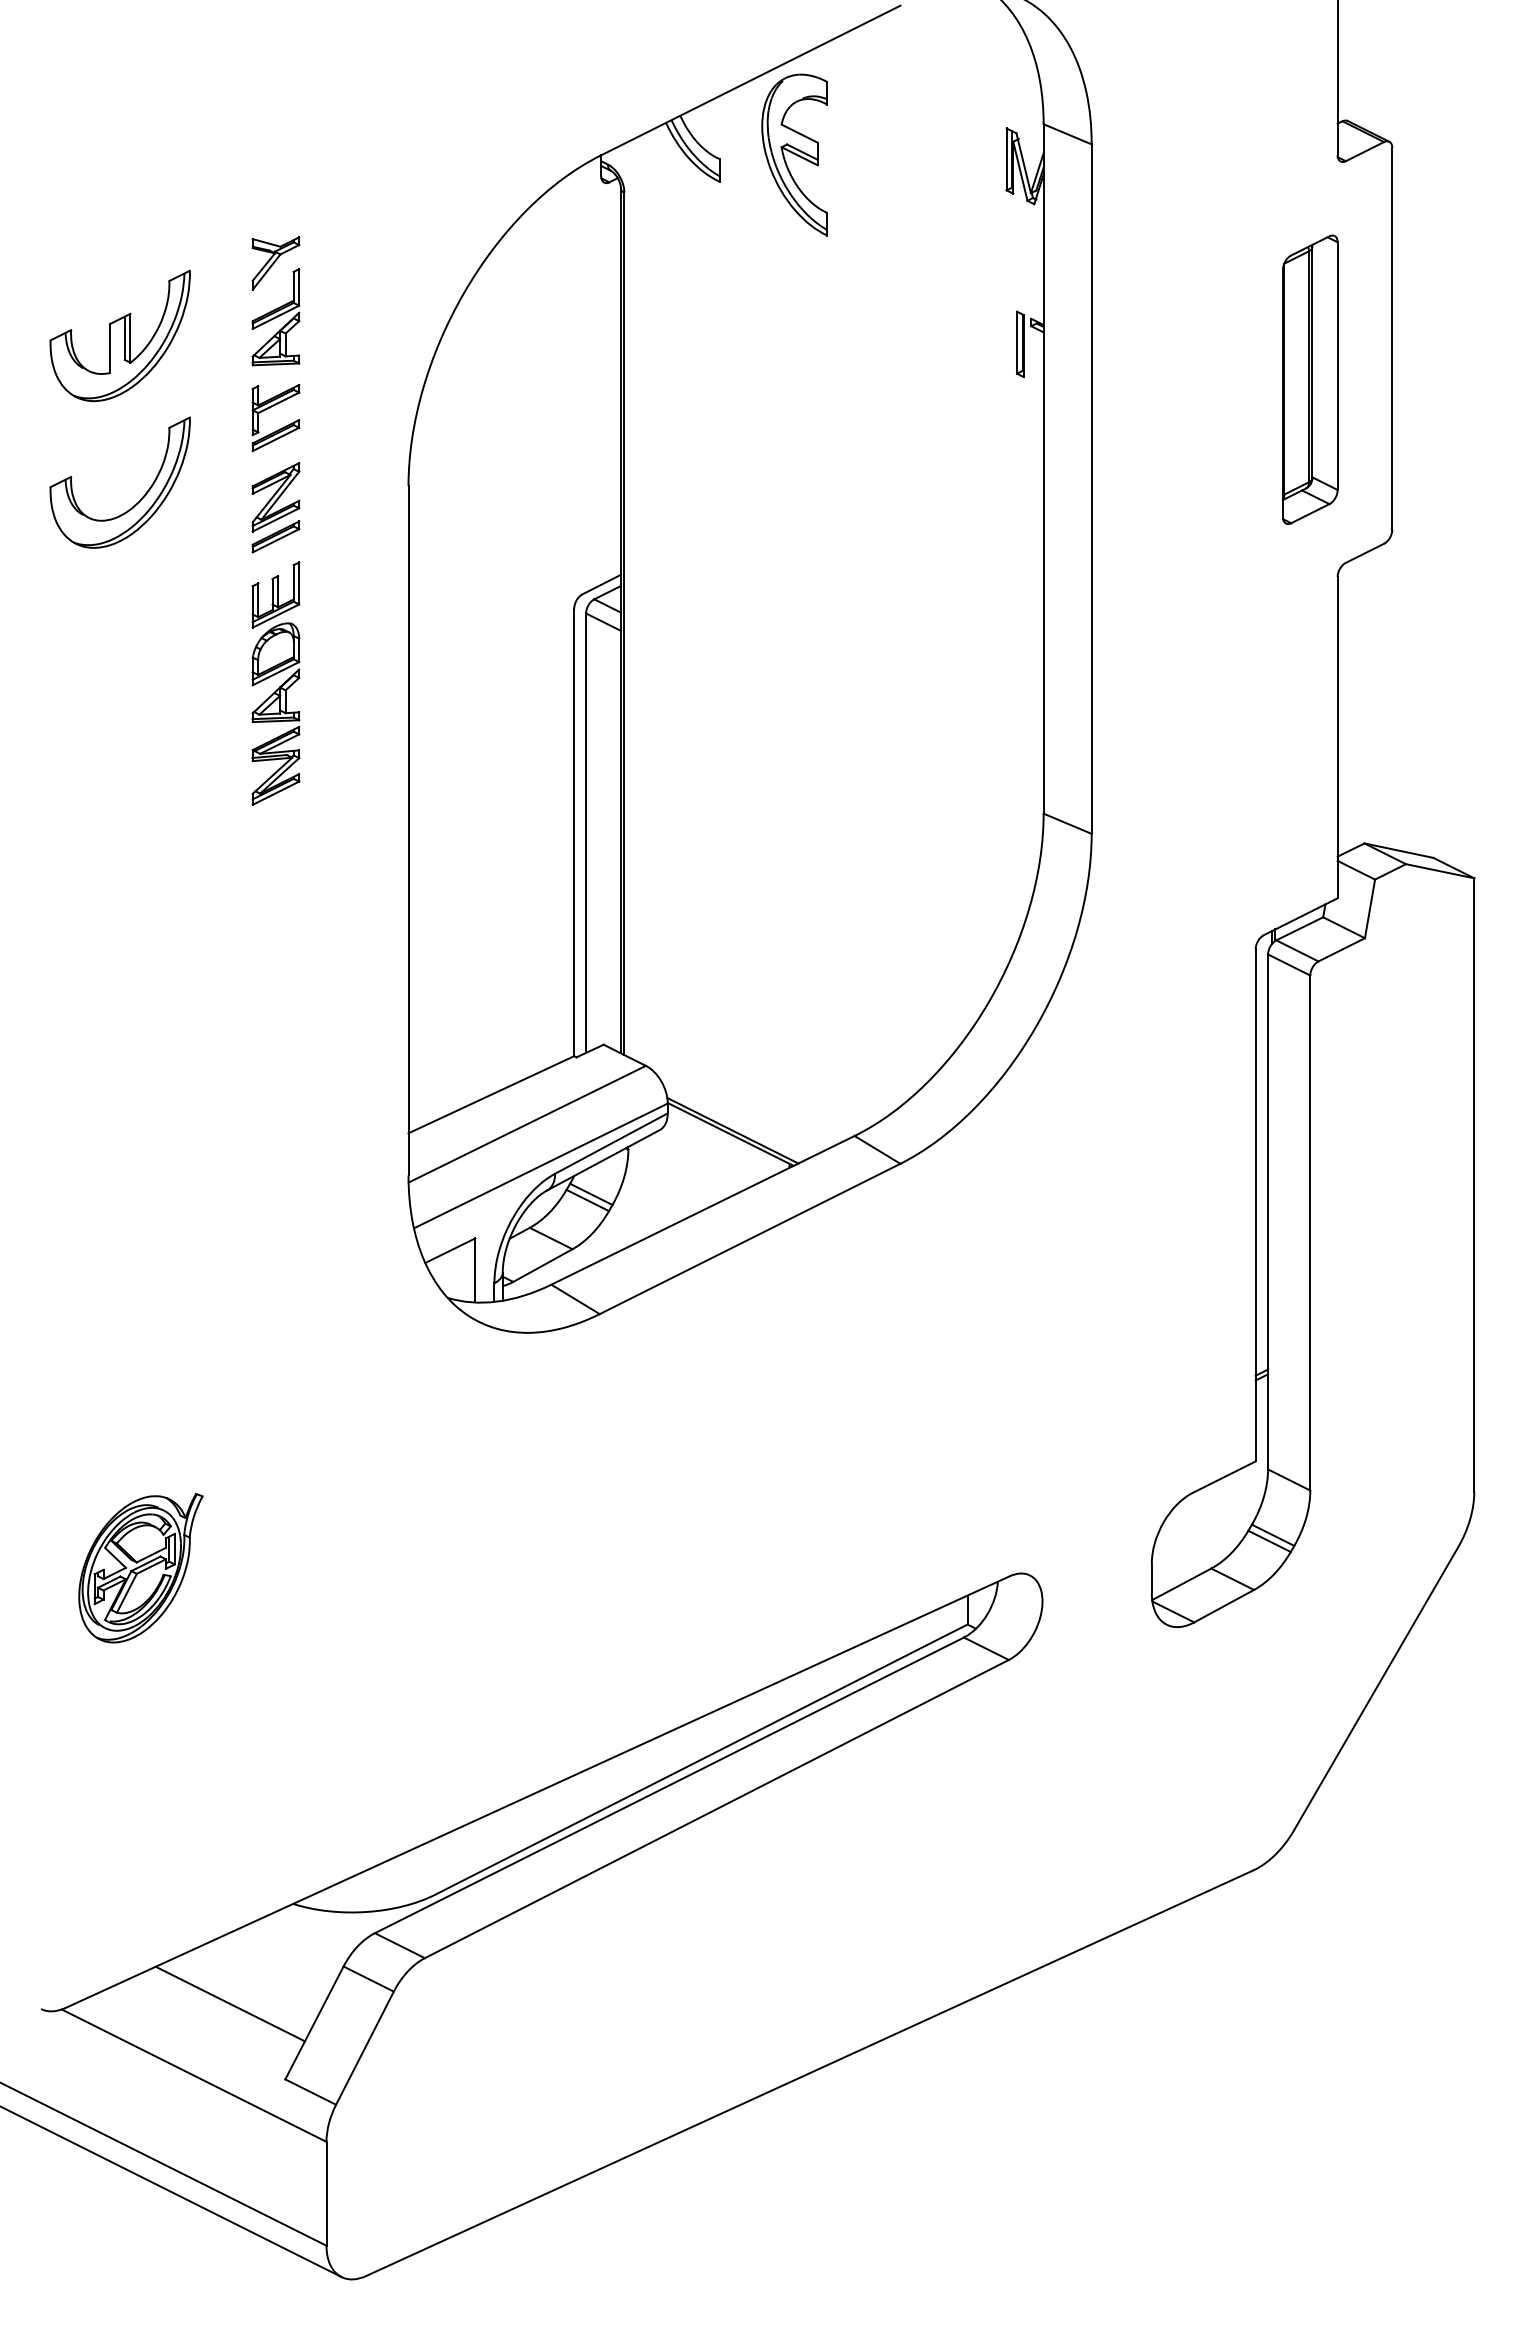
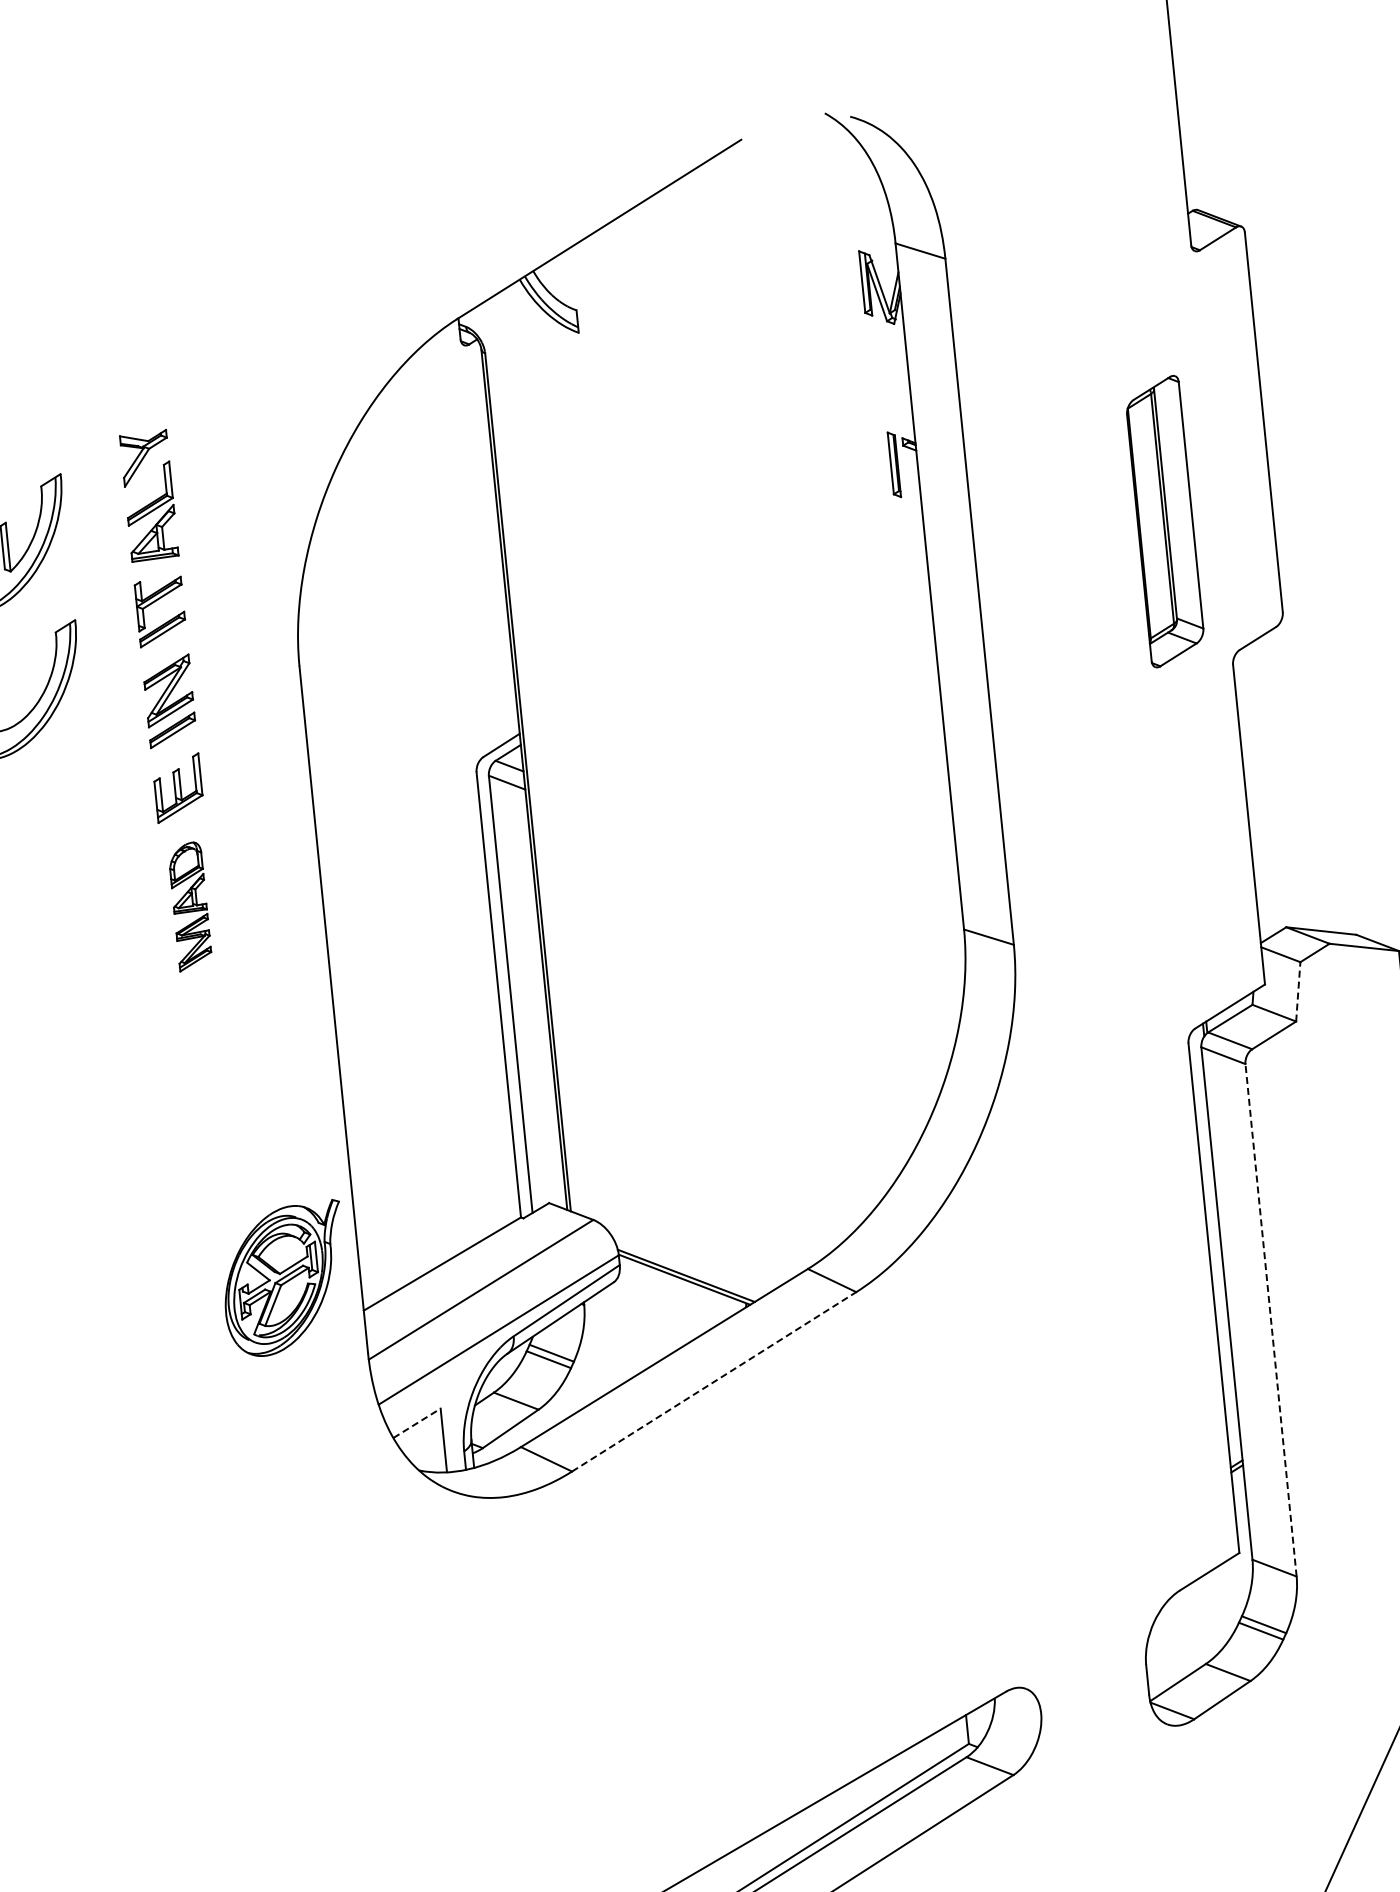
part: (794, 154) -> (650, 298), removed
part: (1310, 379) -> (1165, 521), moved
part: (275, 713) -> (189, 906), size x0.7
line: (1370, 908) -> (1298, 991), solid -> dashed
line: (1310, 1232) -> (1271, 1319), solid -> dashed
line: (750, 1238) -> (714, 1381), solid -> dashed
line: (450, 1250) -> (417, 1423), solid -> dashed
part: (140, 1568) -> (284, 1279), moved

